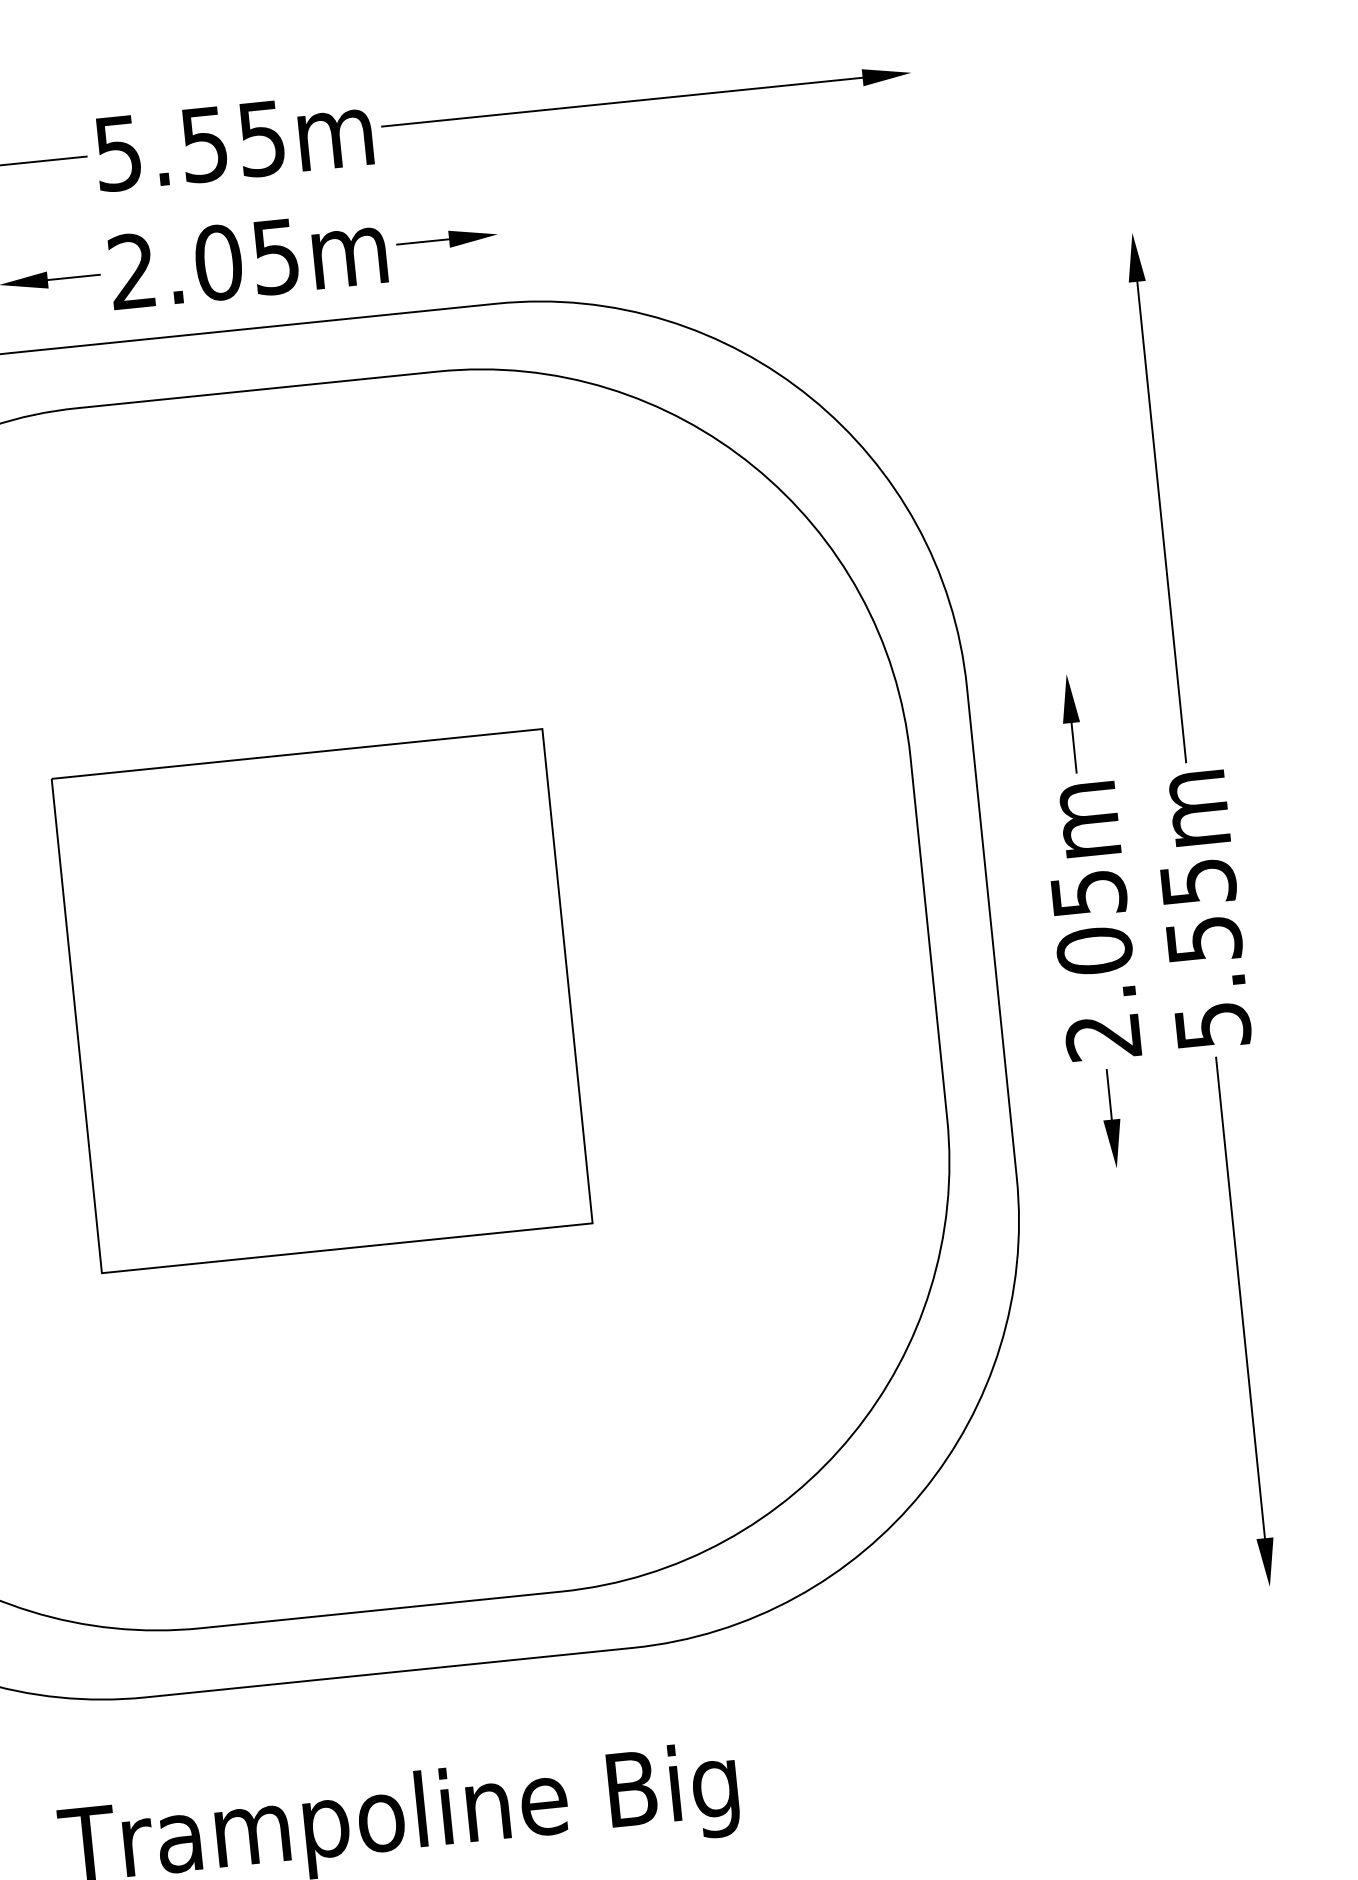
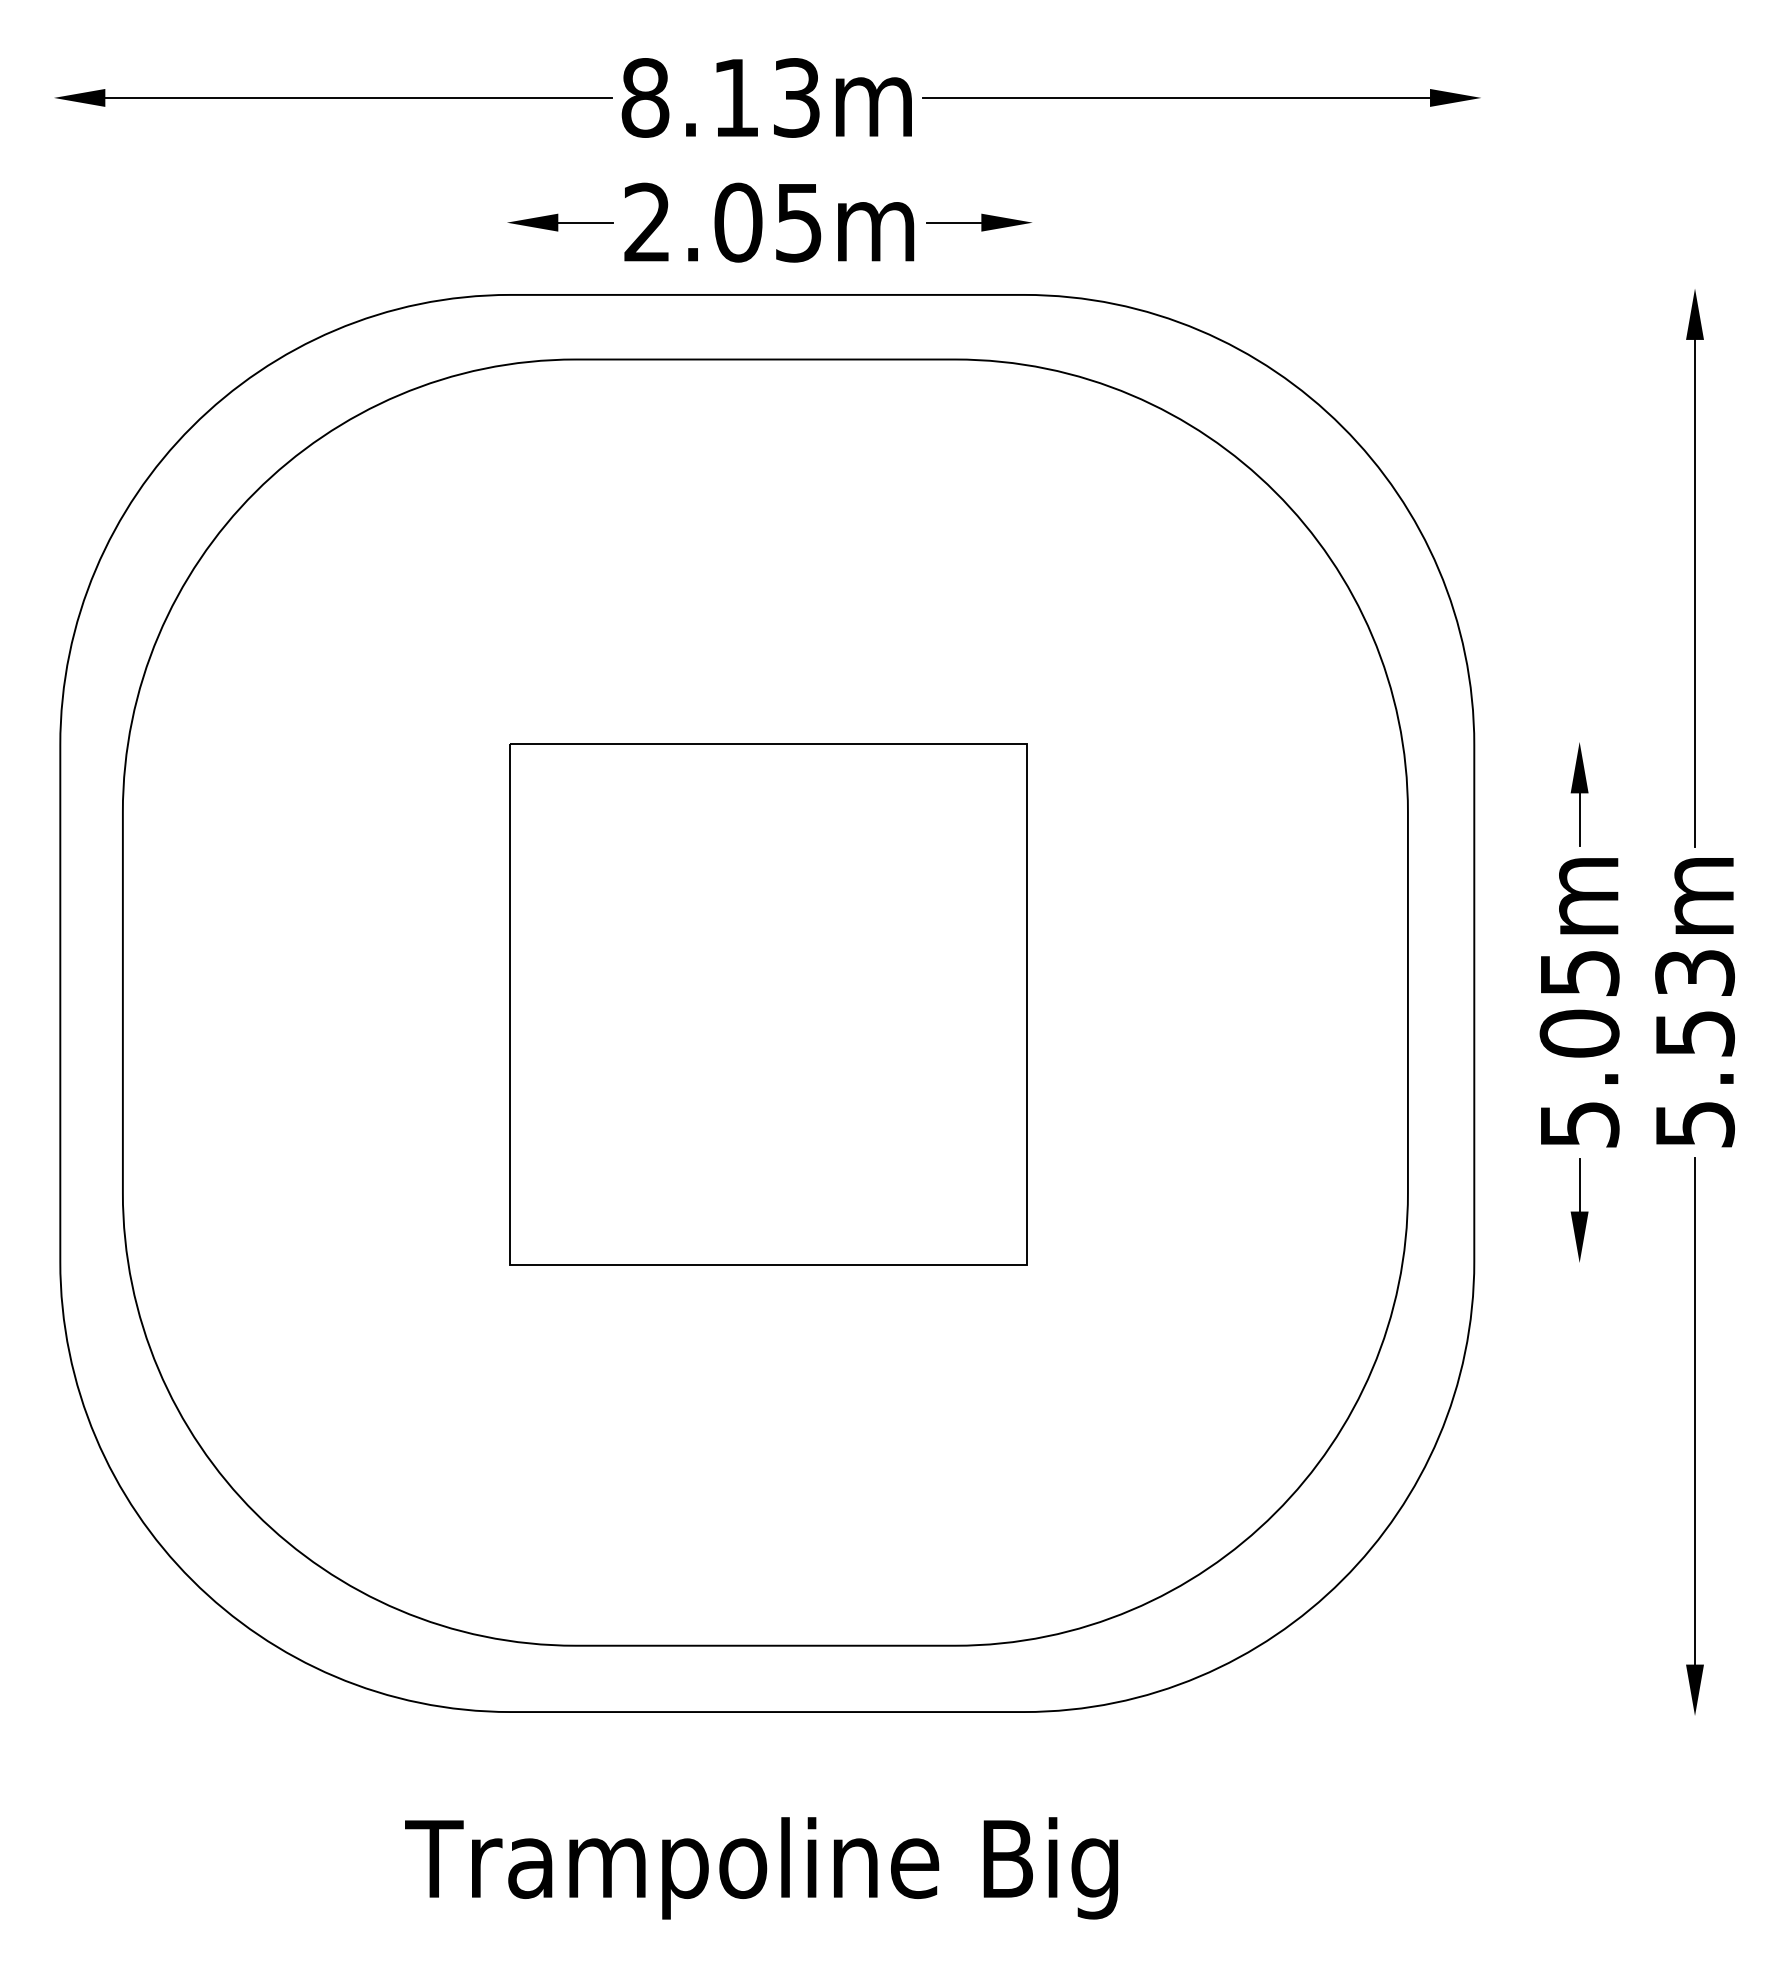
text: (189, 145) -> (720, 97), 5.55m -> 8.13m
text: (1197, 881) -> (1694, 972), 5.55m -> 5.53m
text: (1103, 1037) -> (1579, 1124), 2.05m -> 5.05m

